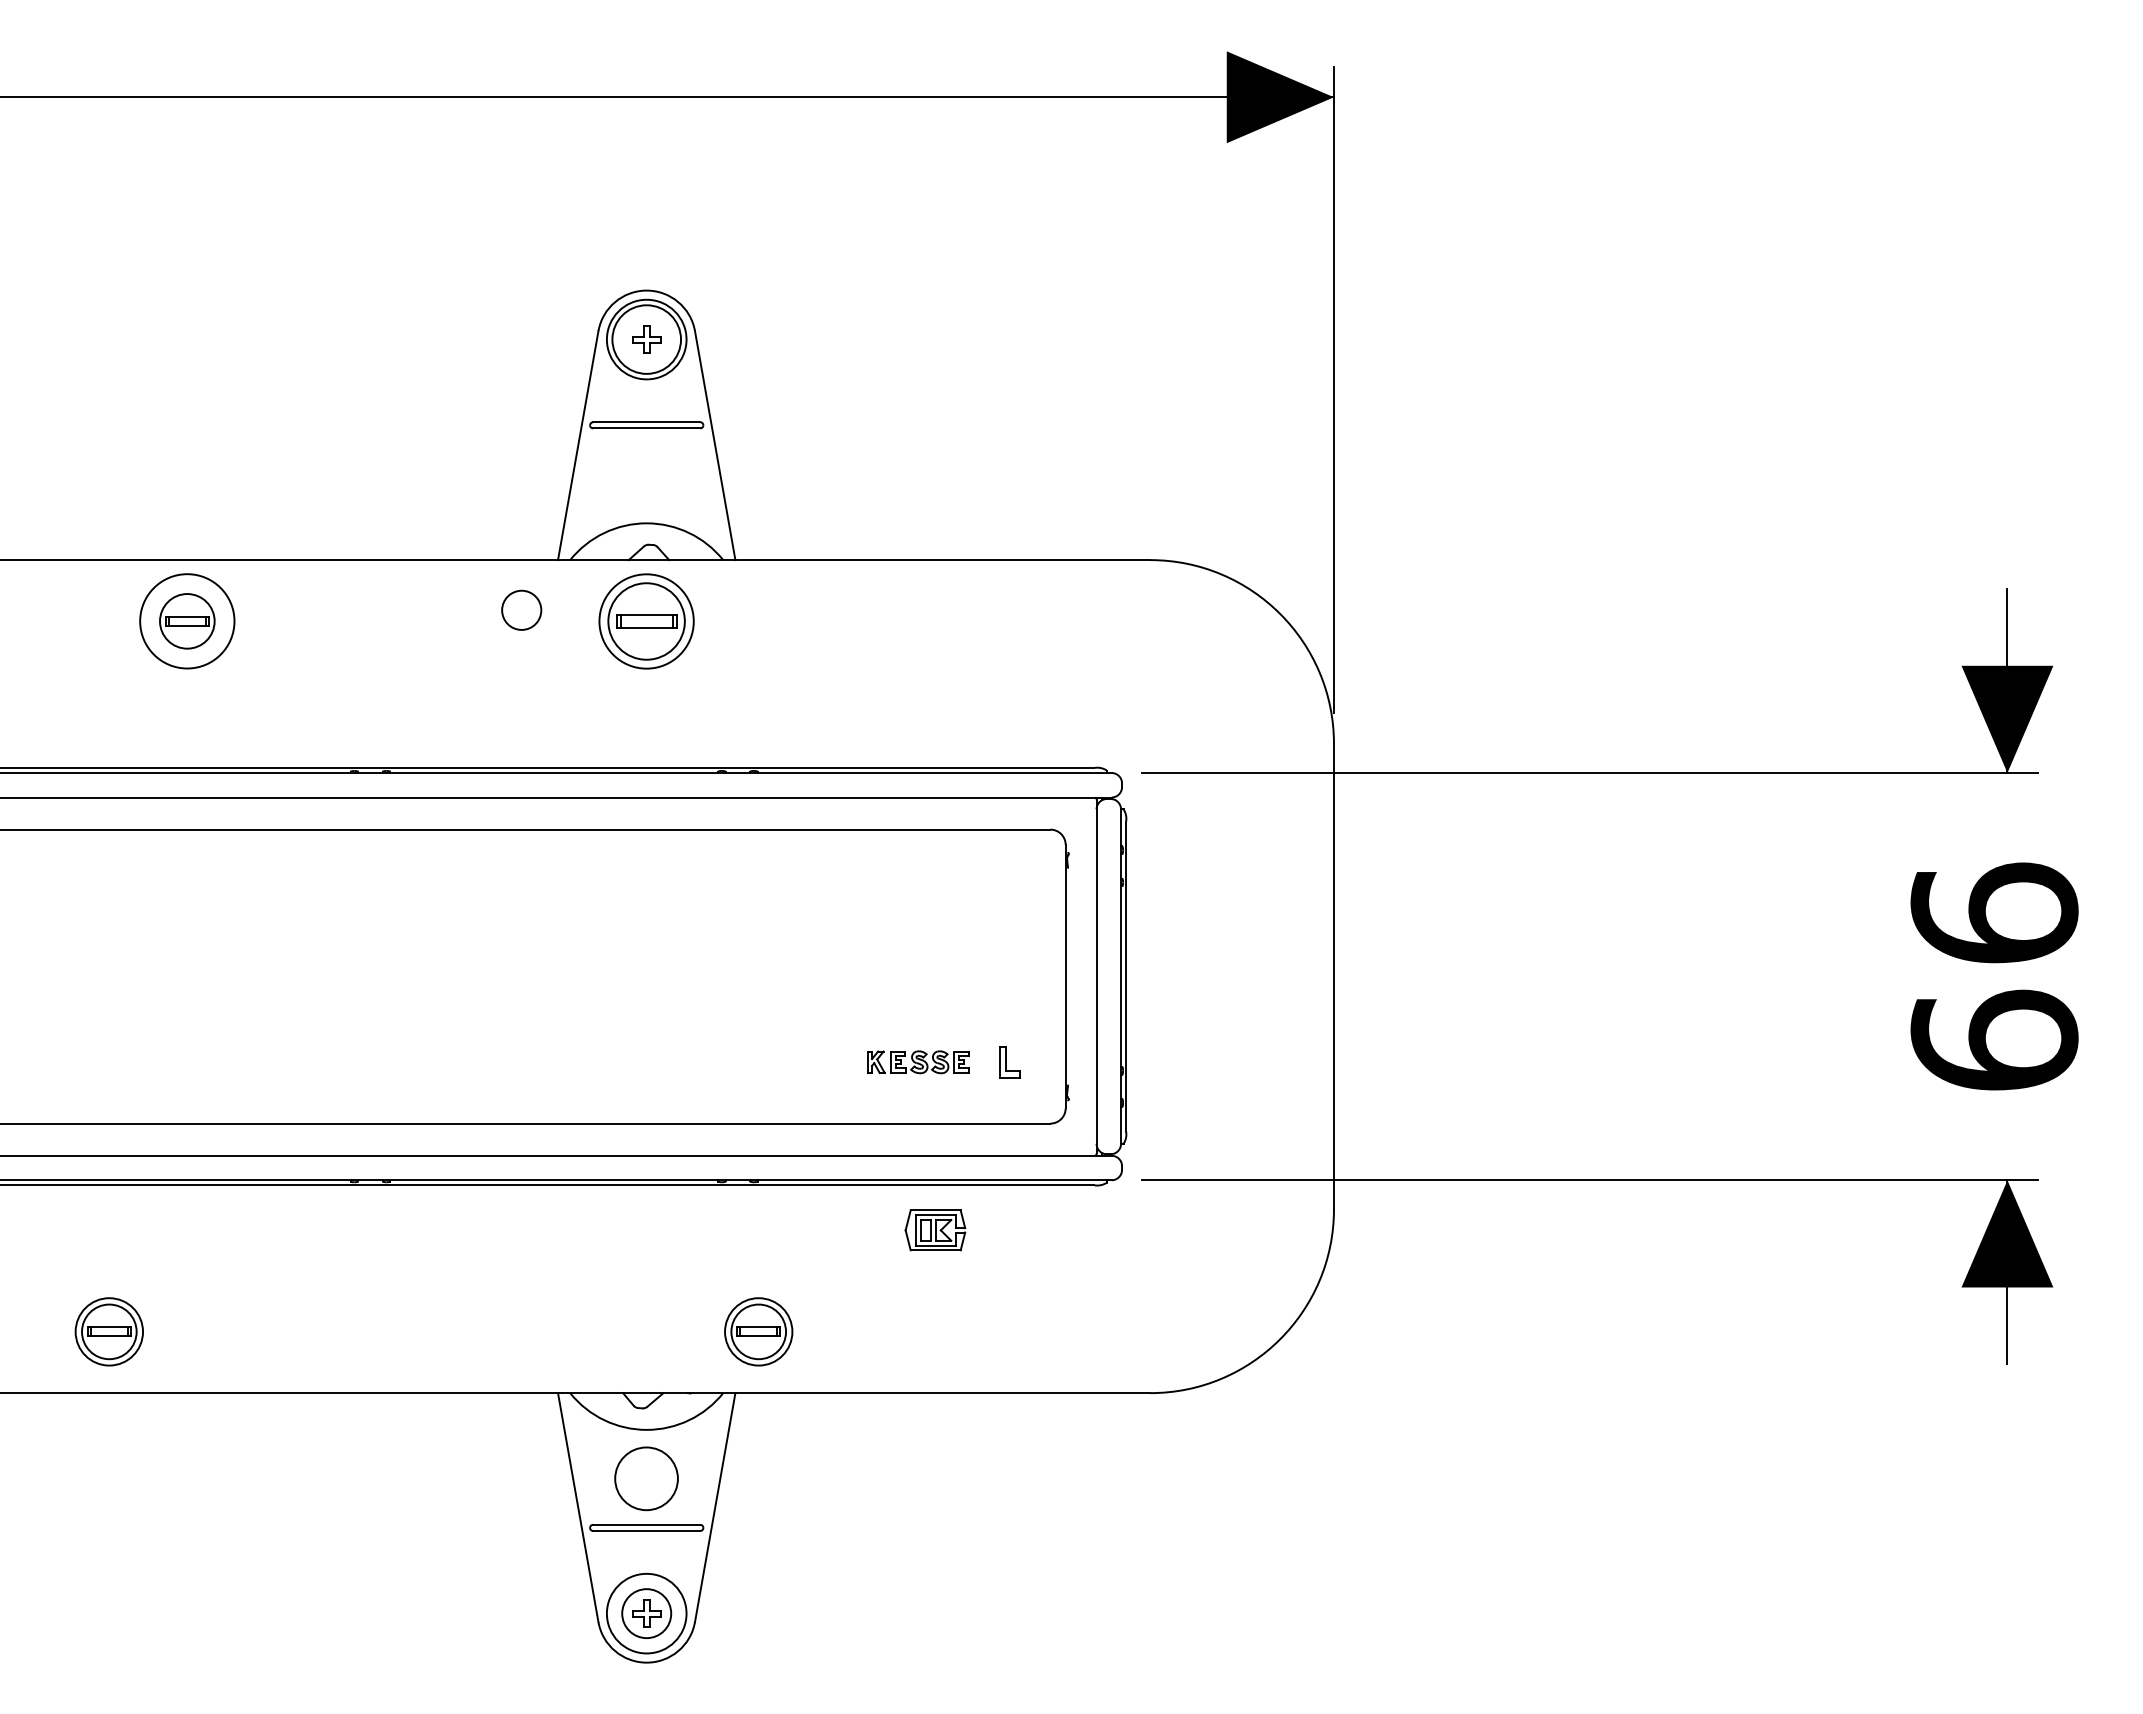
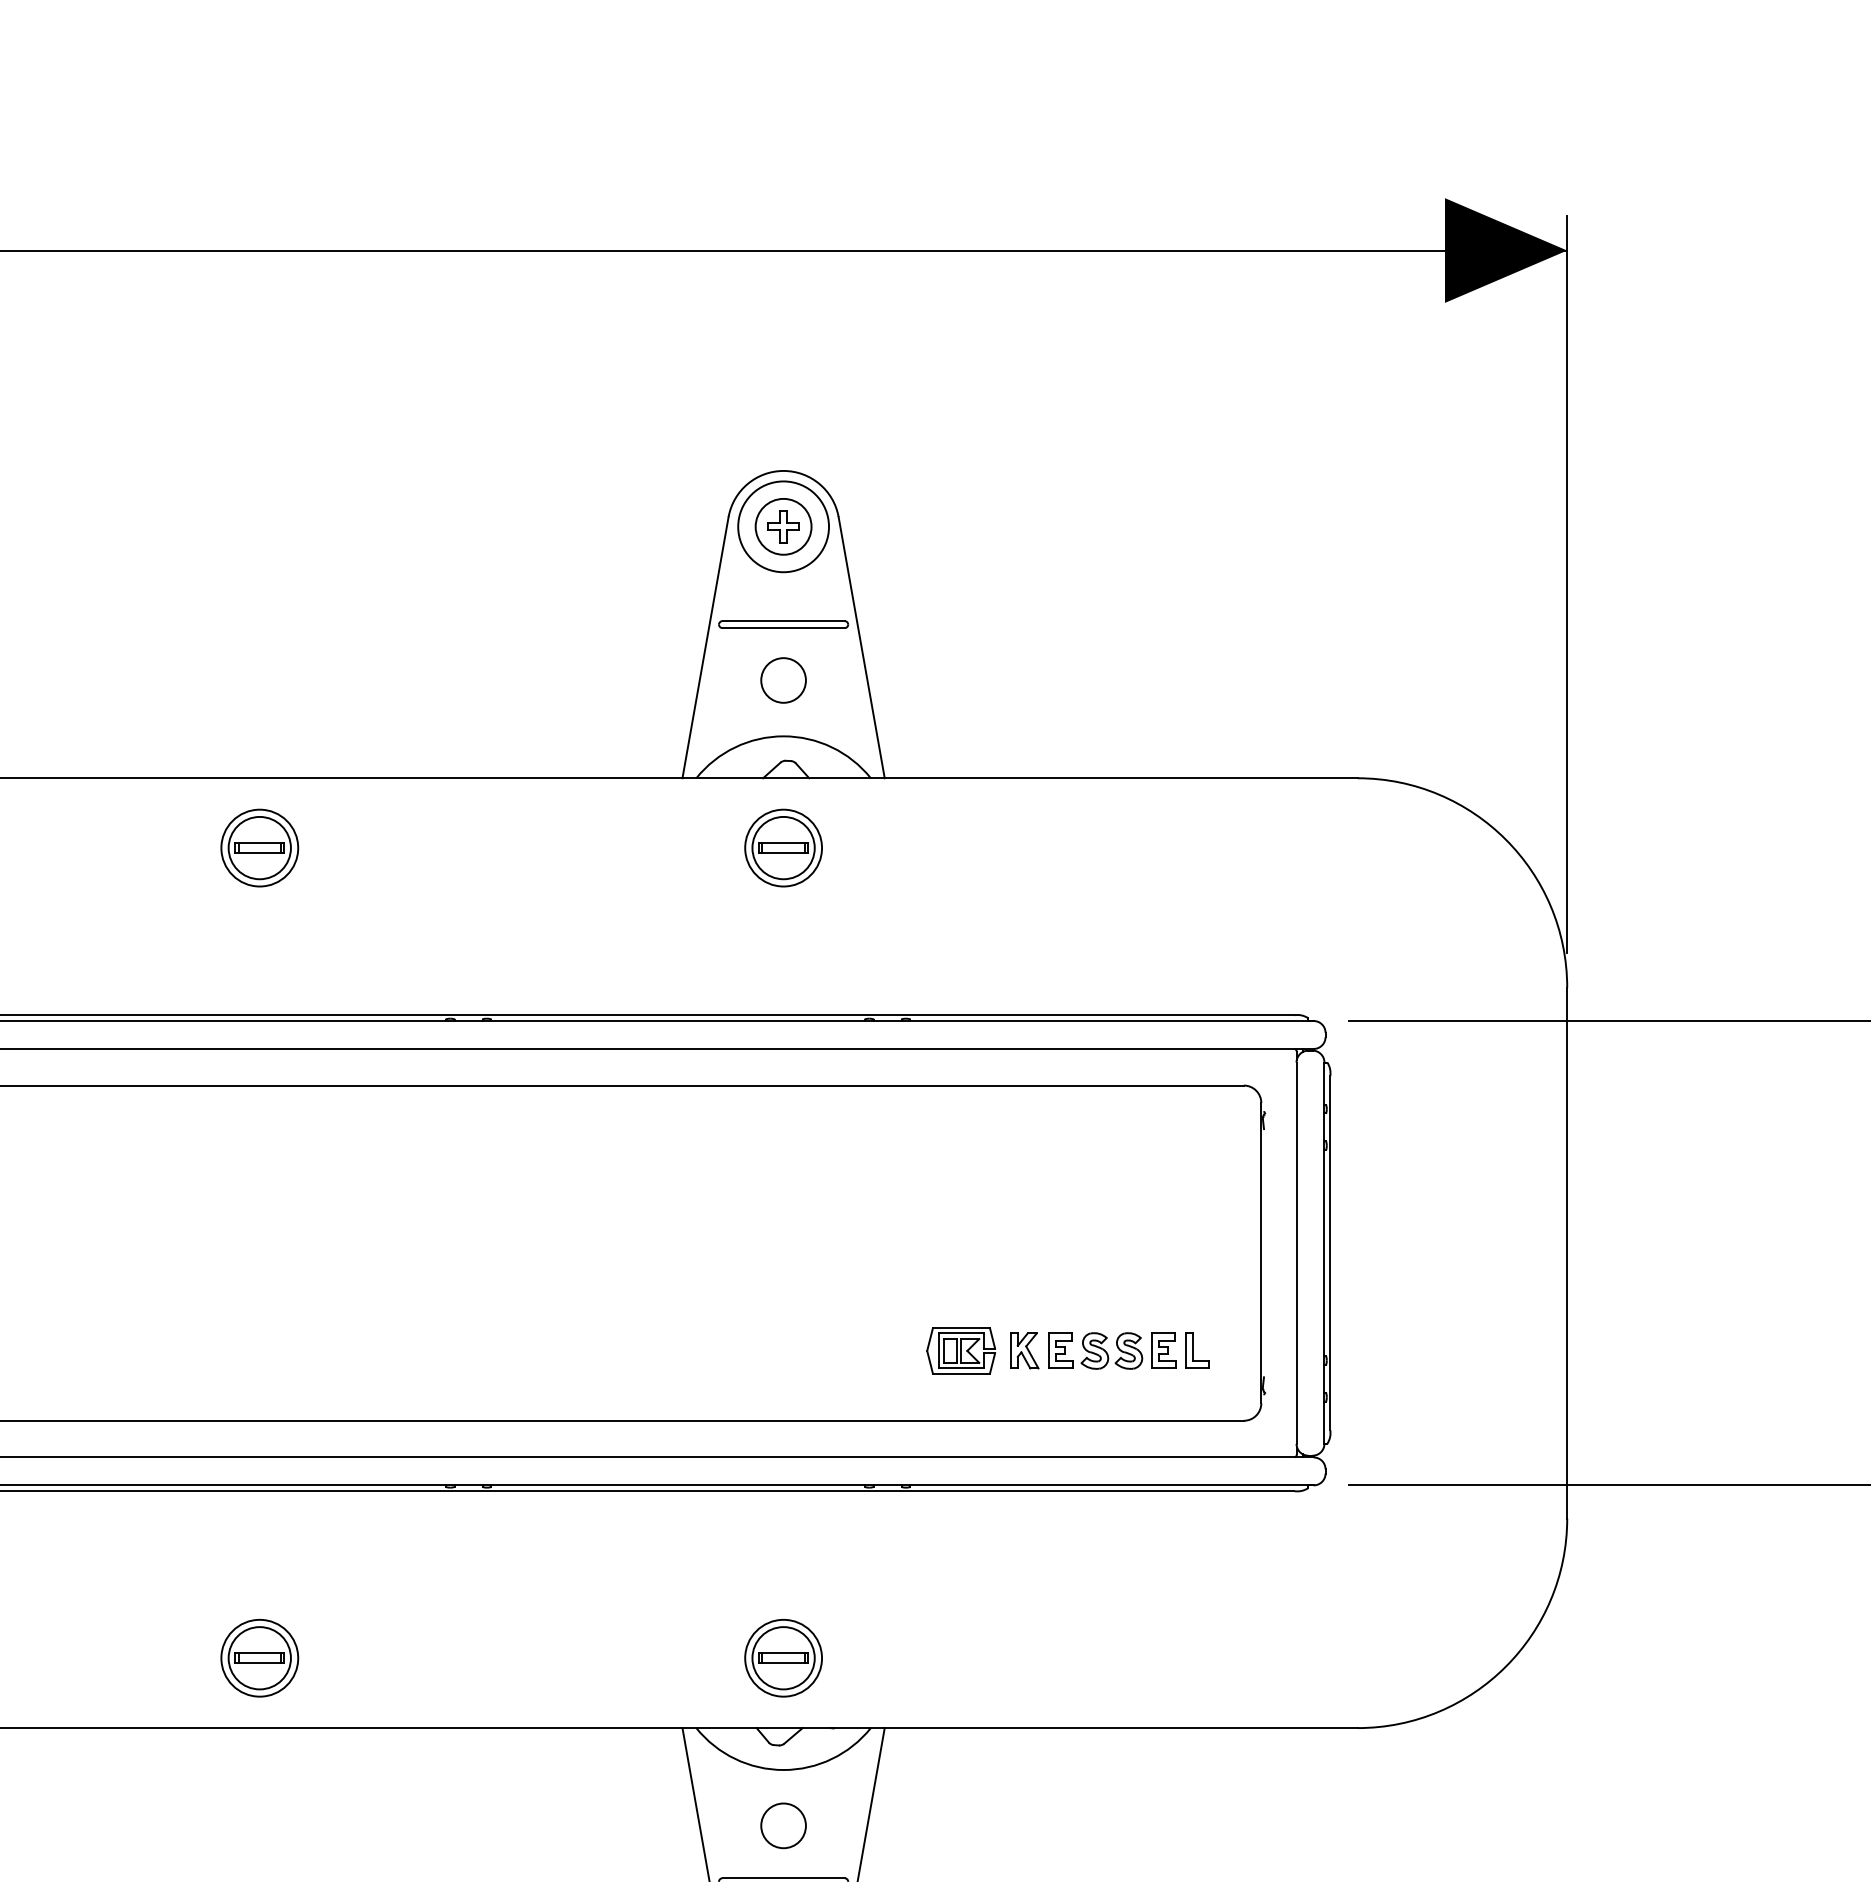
circle: (646, 339) -> (783, 526), size x0.71
circle: (521, 609) -> (783, 679), moved
part: (646, 620) -> (783, 847), size x0.71
circle: (187, 621) -> (259, 848), size x0.71
part: (918, 1061) -> (1093, 1349), size x1.43
part: (935, 1230) -> (961, 1351), moved
part: (108, 1331) -> (258, 1657), moved
part: (758, 1331) -> (783, 1657), moved
circle: (646, 1478) -> (783, 1825), size x0.62

